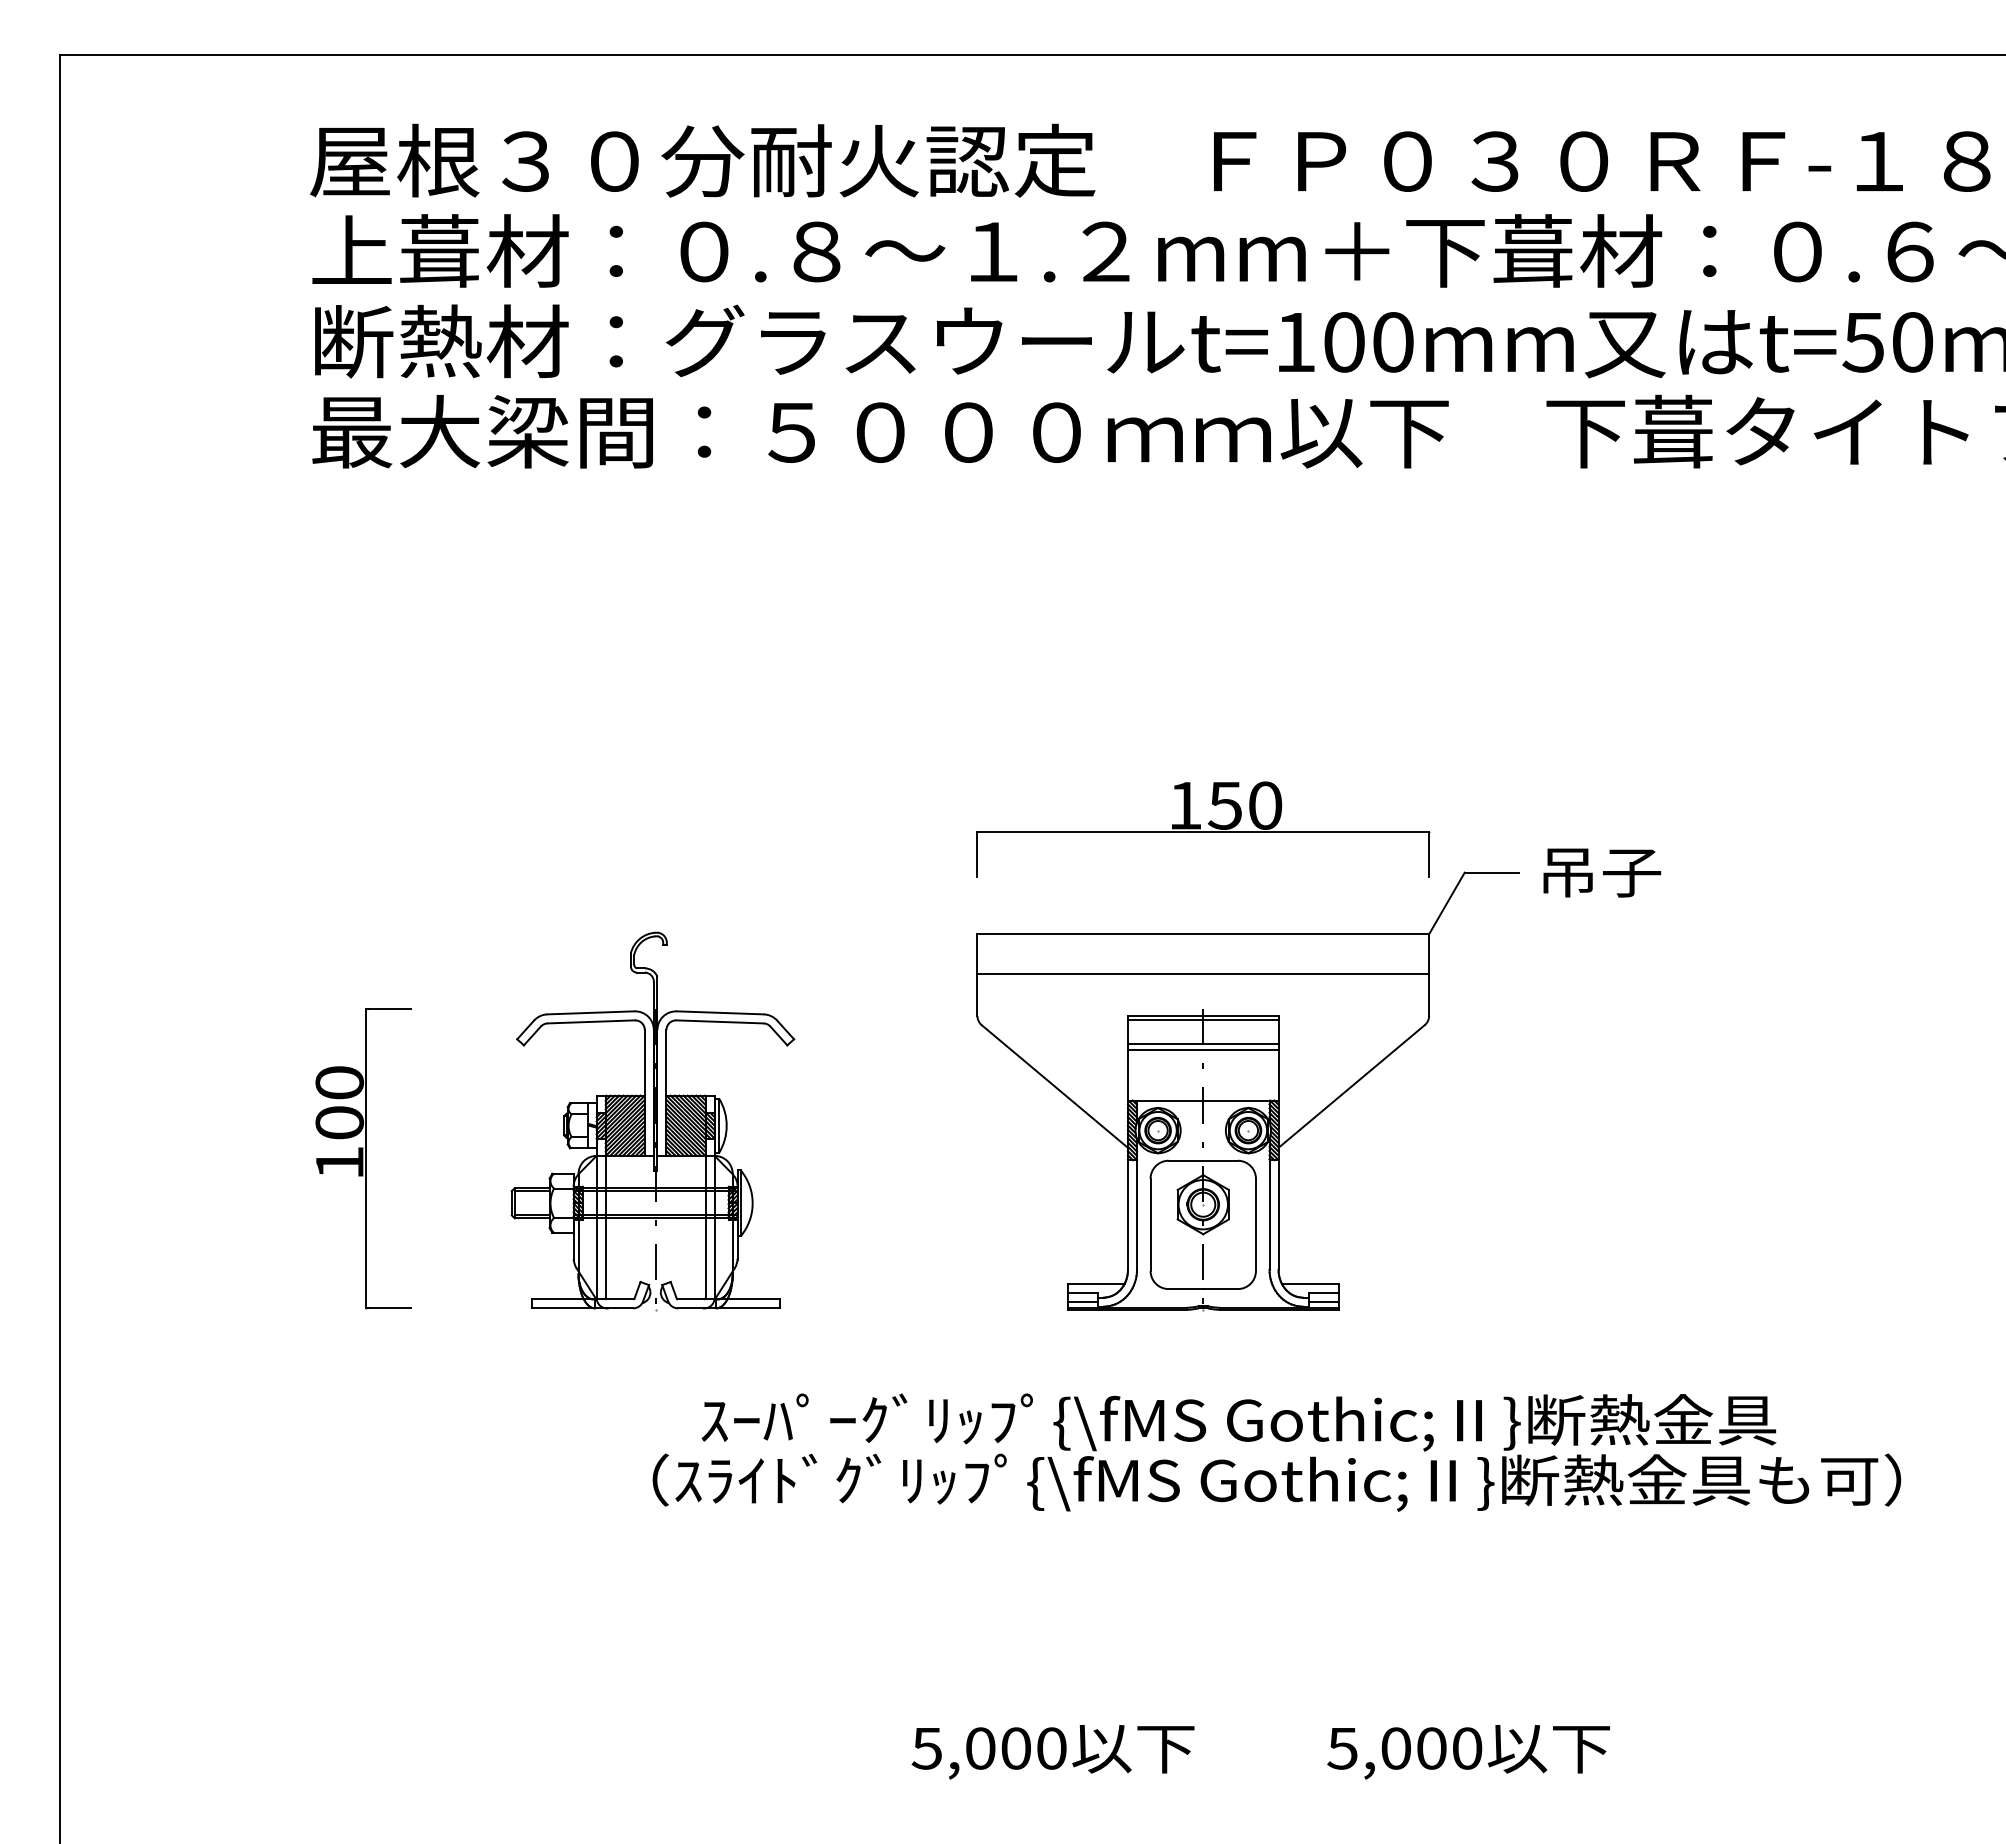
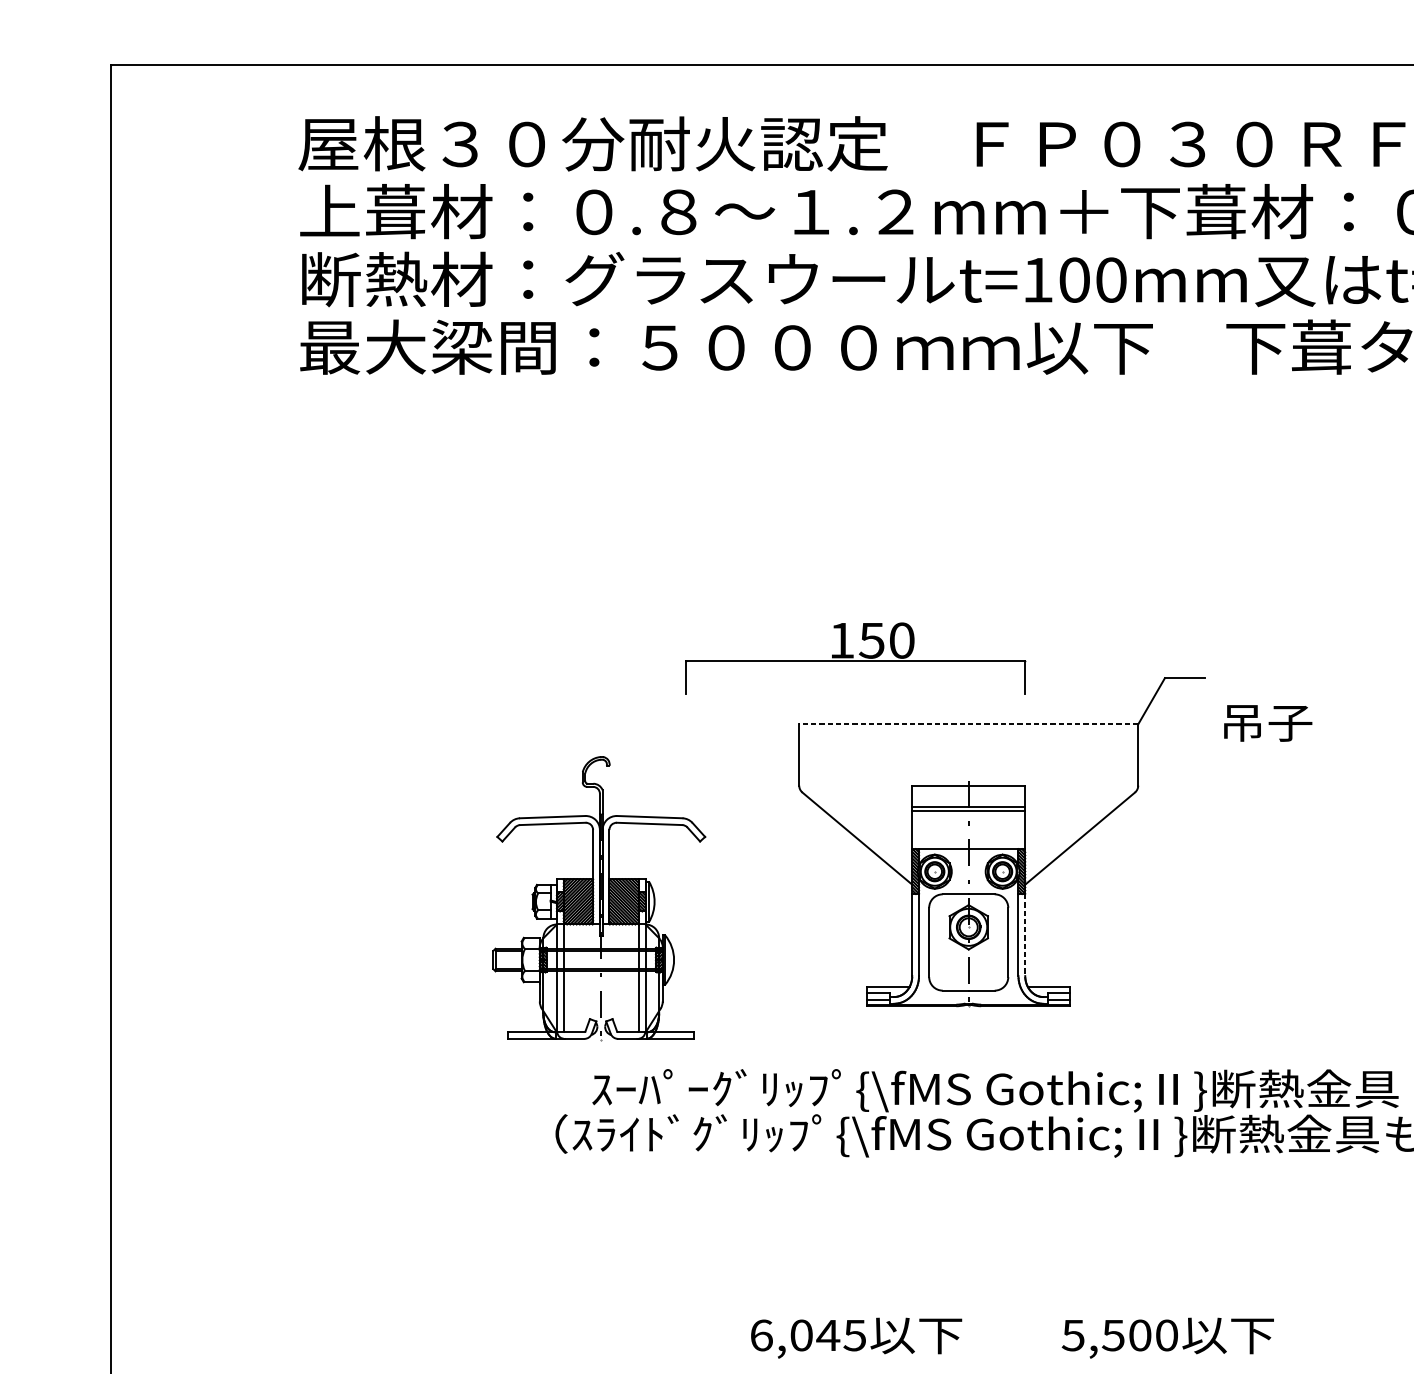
part: (1203, 829) -> (855, 658), moved
text: (1602, 872) -> (1268, 723), moved
line: (1203, 934) -> (968, 724), solid -> dashed
line: (1203, 974) -> (968, 754), removed
line: (1202, 1019) -> (968, 788), removed
part: (652, 1121) -> (598, 898), moved
part: (363, 1158) -> (338, 892), removed
line: (1278, 1215) -> (1025, 935), solid -> dashed
text: (988, 1748) -> (807, 1335), 5,000 -> 6,045
text: (1395, 1748) -> (1113, 1335), 5,000 -> 5,500

